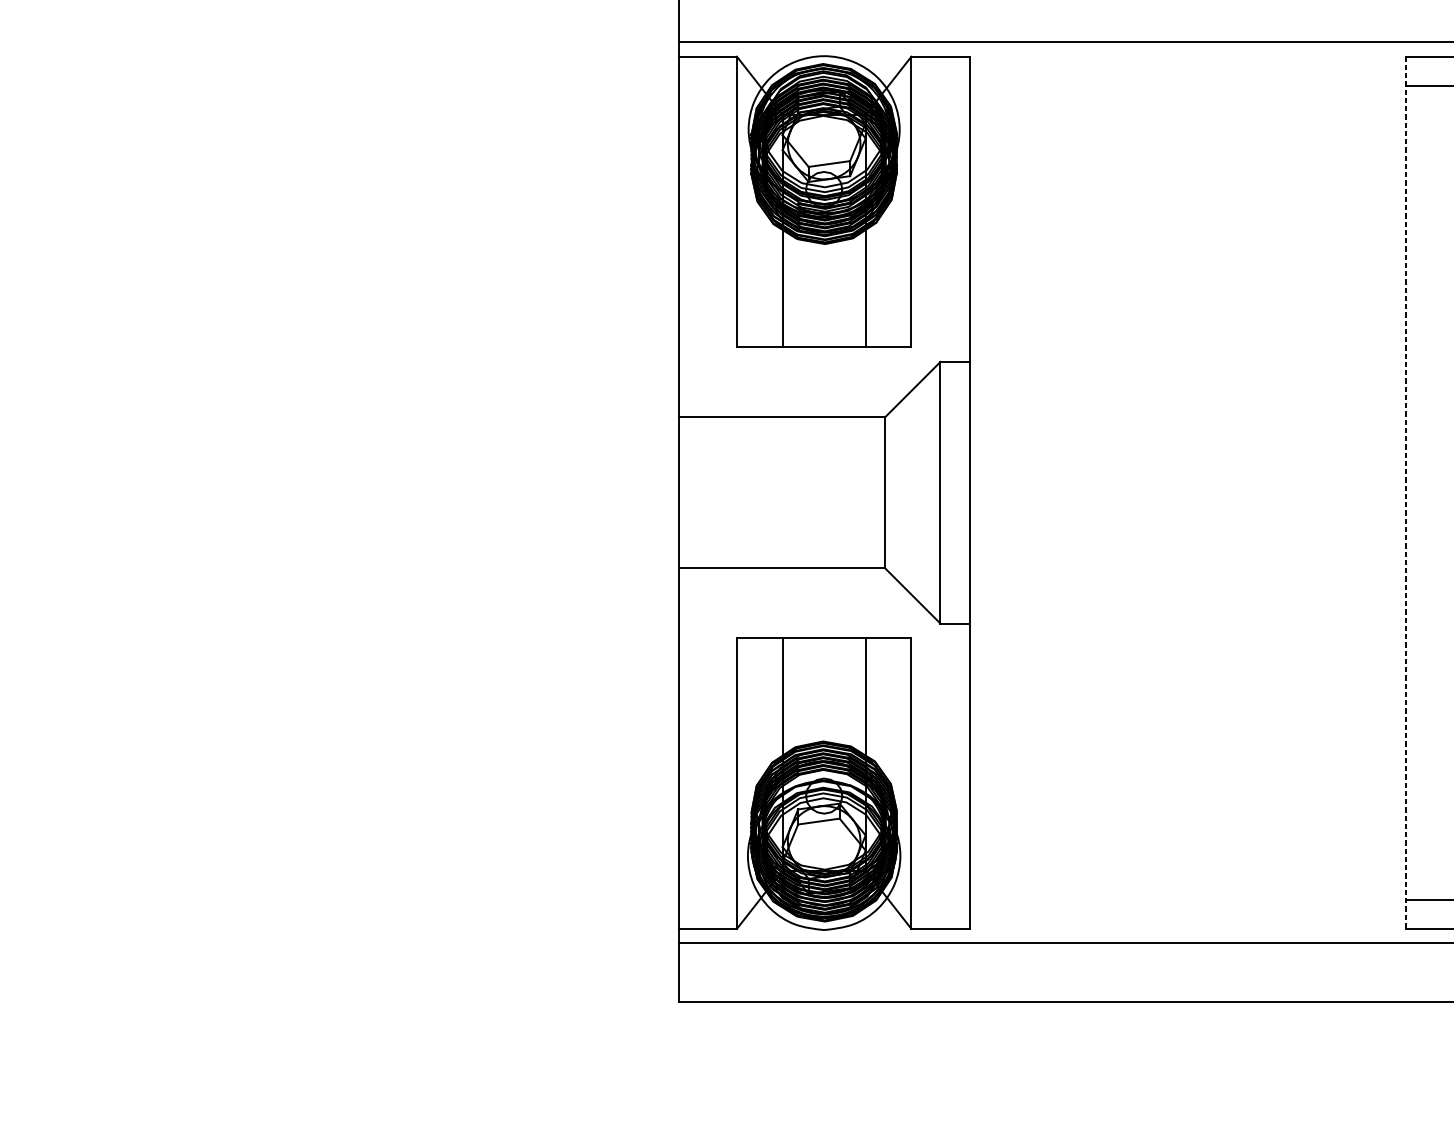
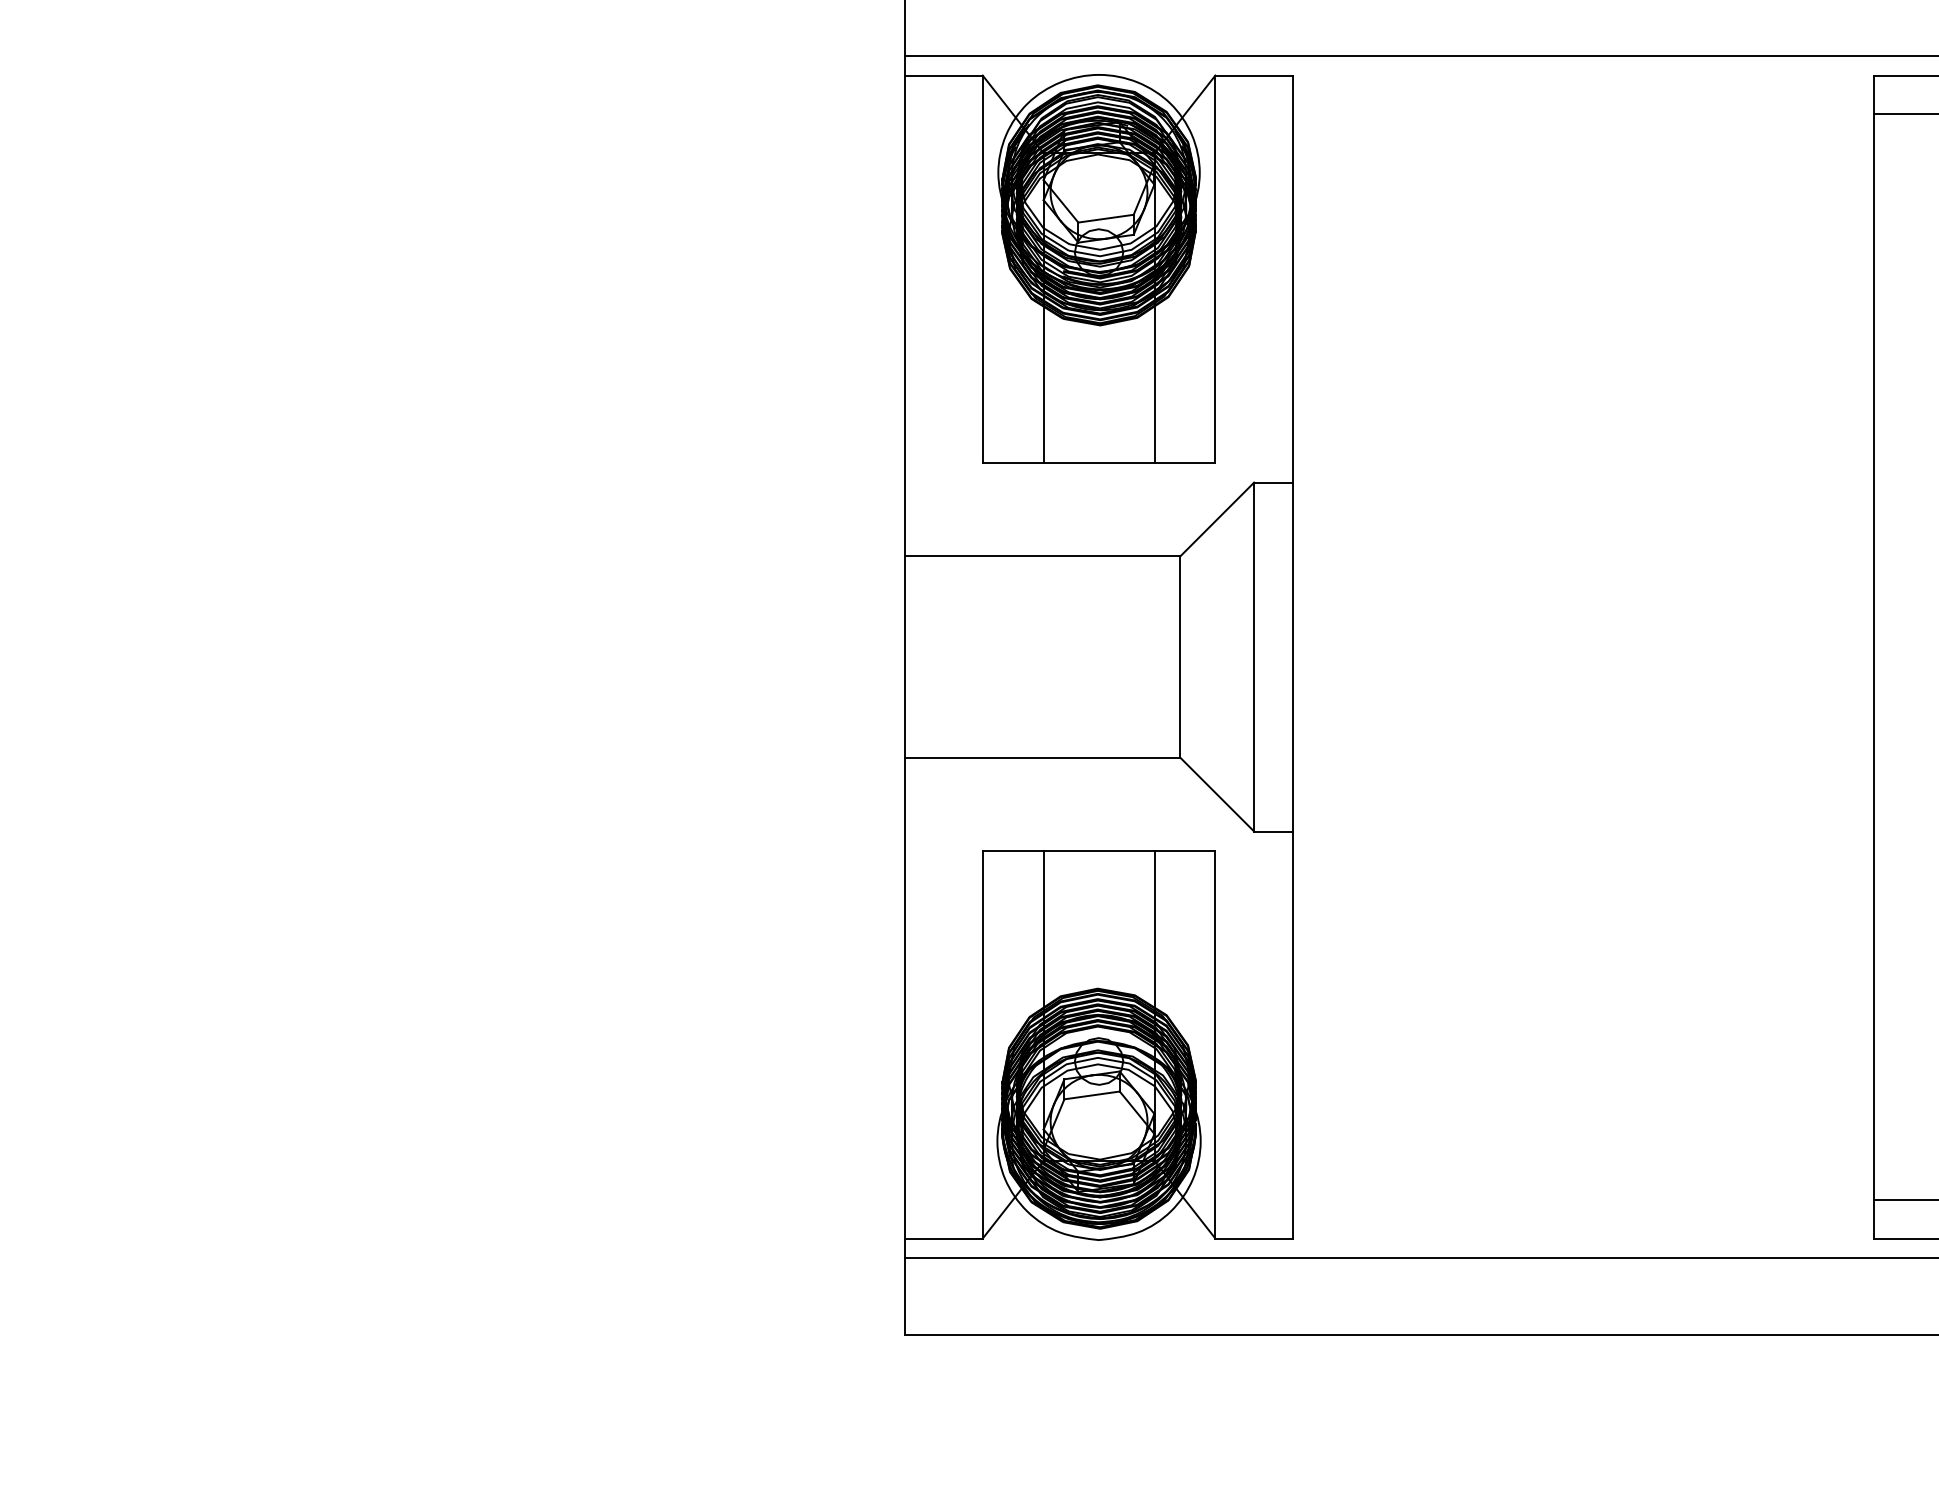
line: (1405, 493) -> (1874, 657), dashed -> solid

